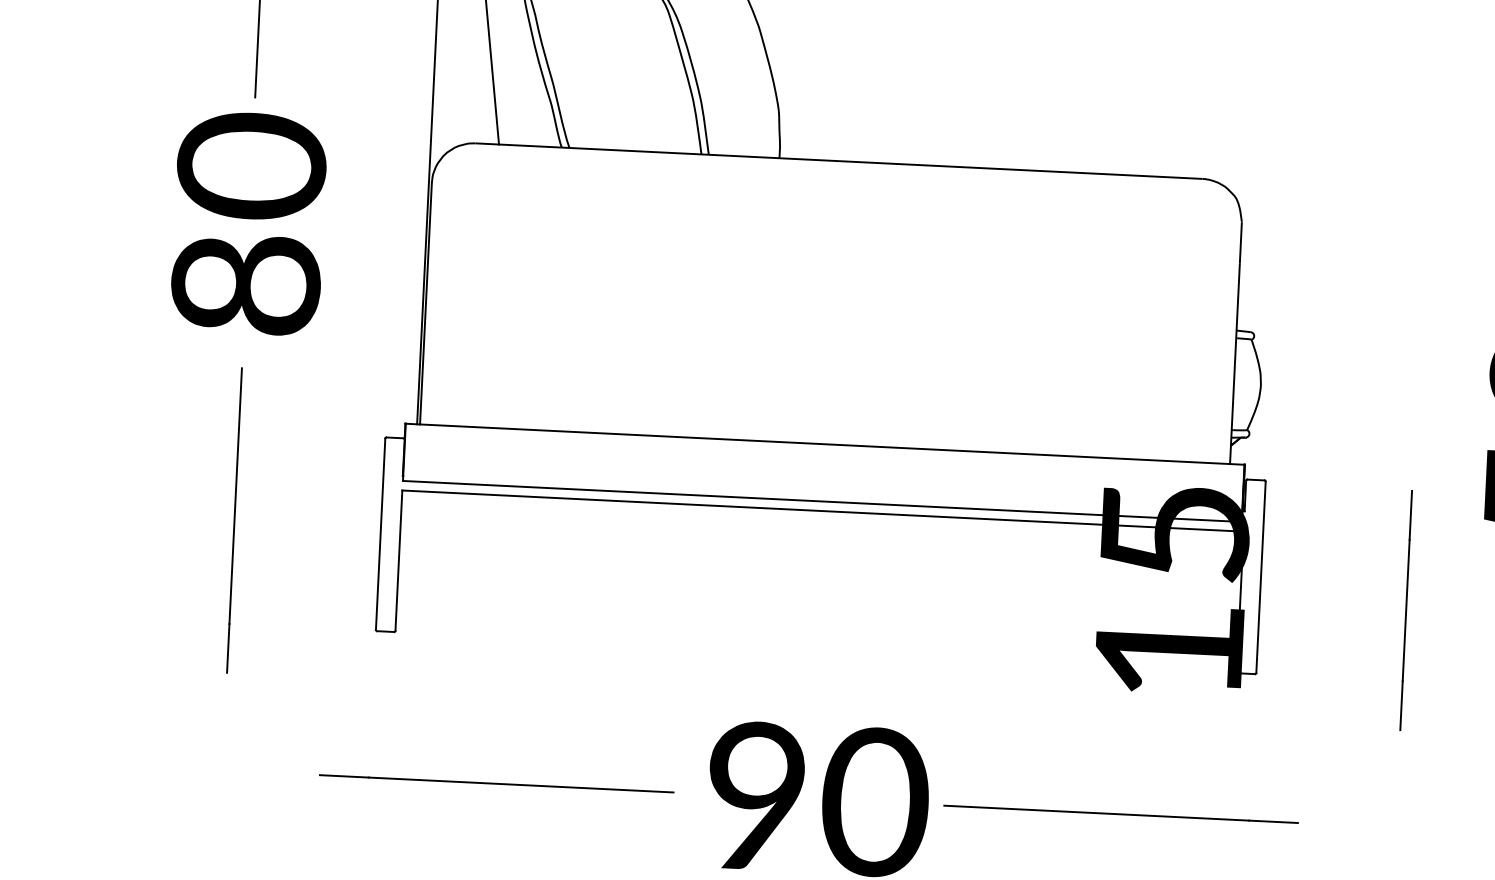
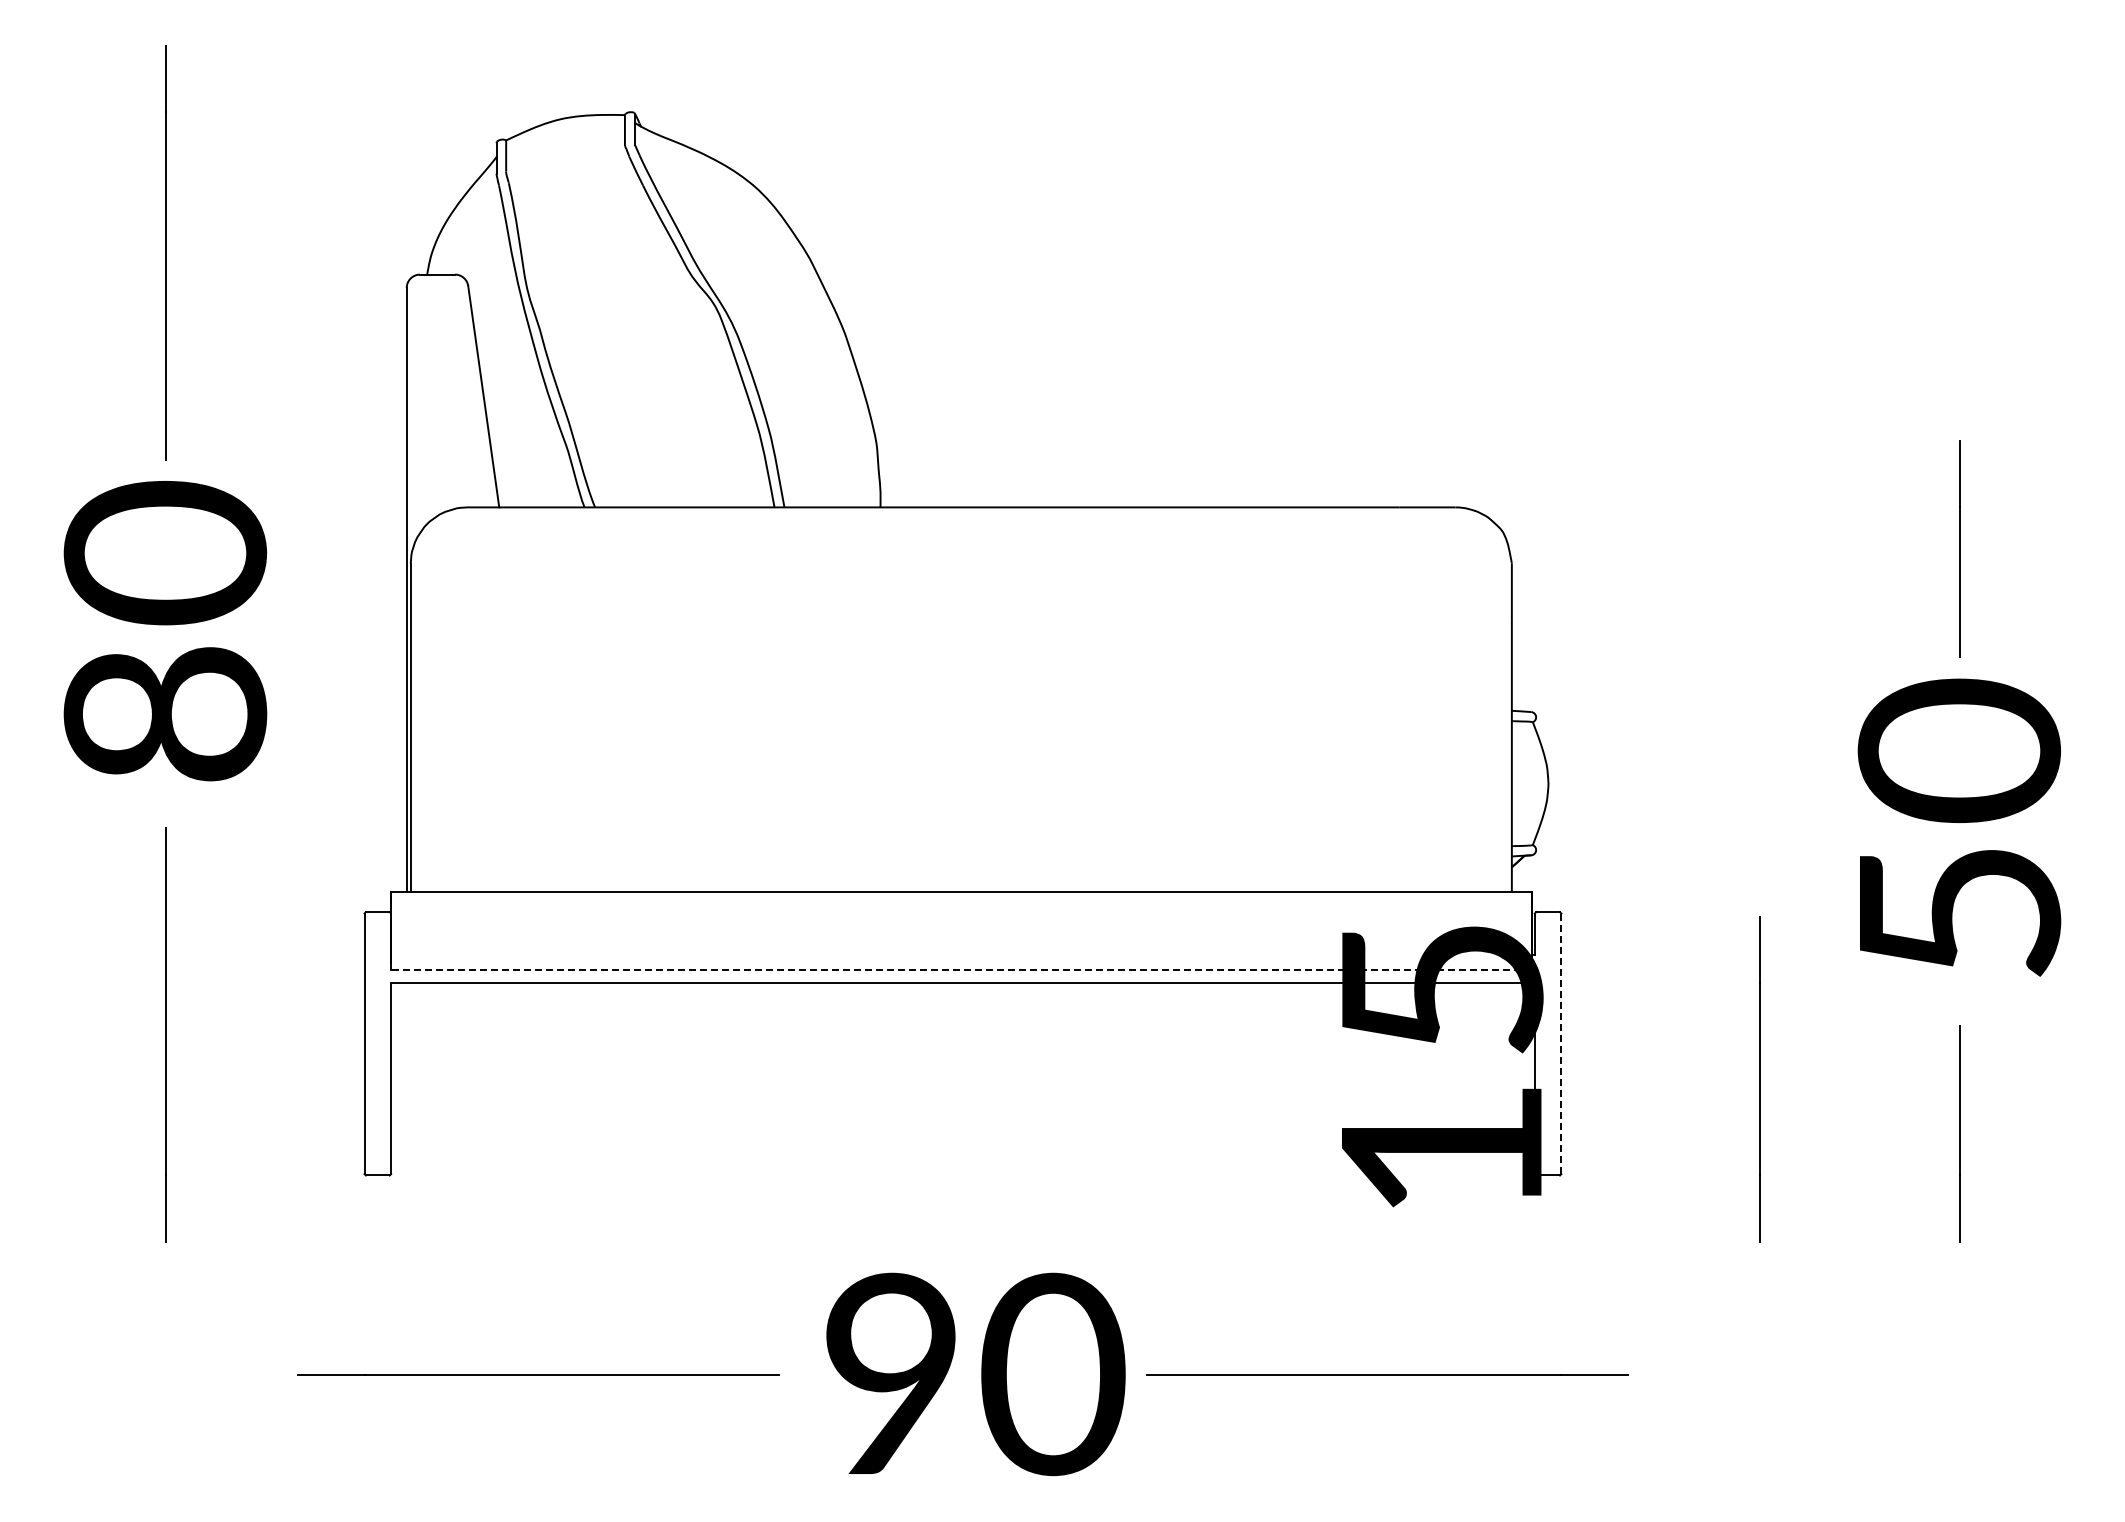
line: (821, 501) -> (960, 970), solid -> dashed
line: (1261, 577) -> (1561, 1044), solid -> dashed

